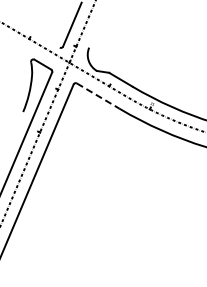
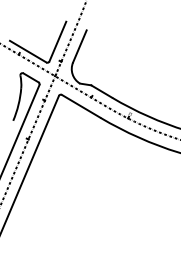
line: (96, 29) -> (79, 46), added
line: (39, 35) -> (28, 51), added
line: (98, 96) -> (81, 106), dashed -> solid

